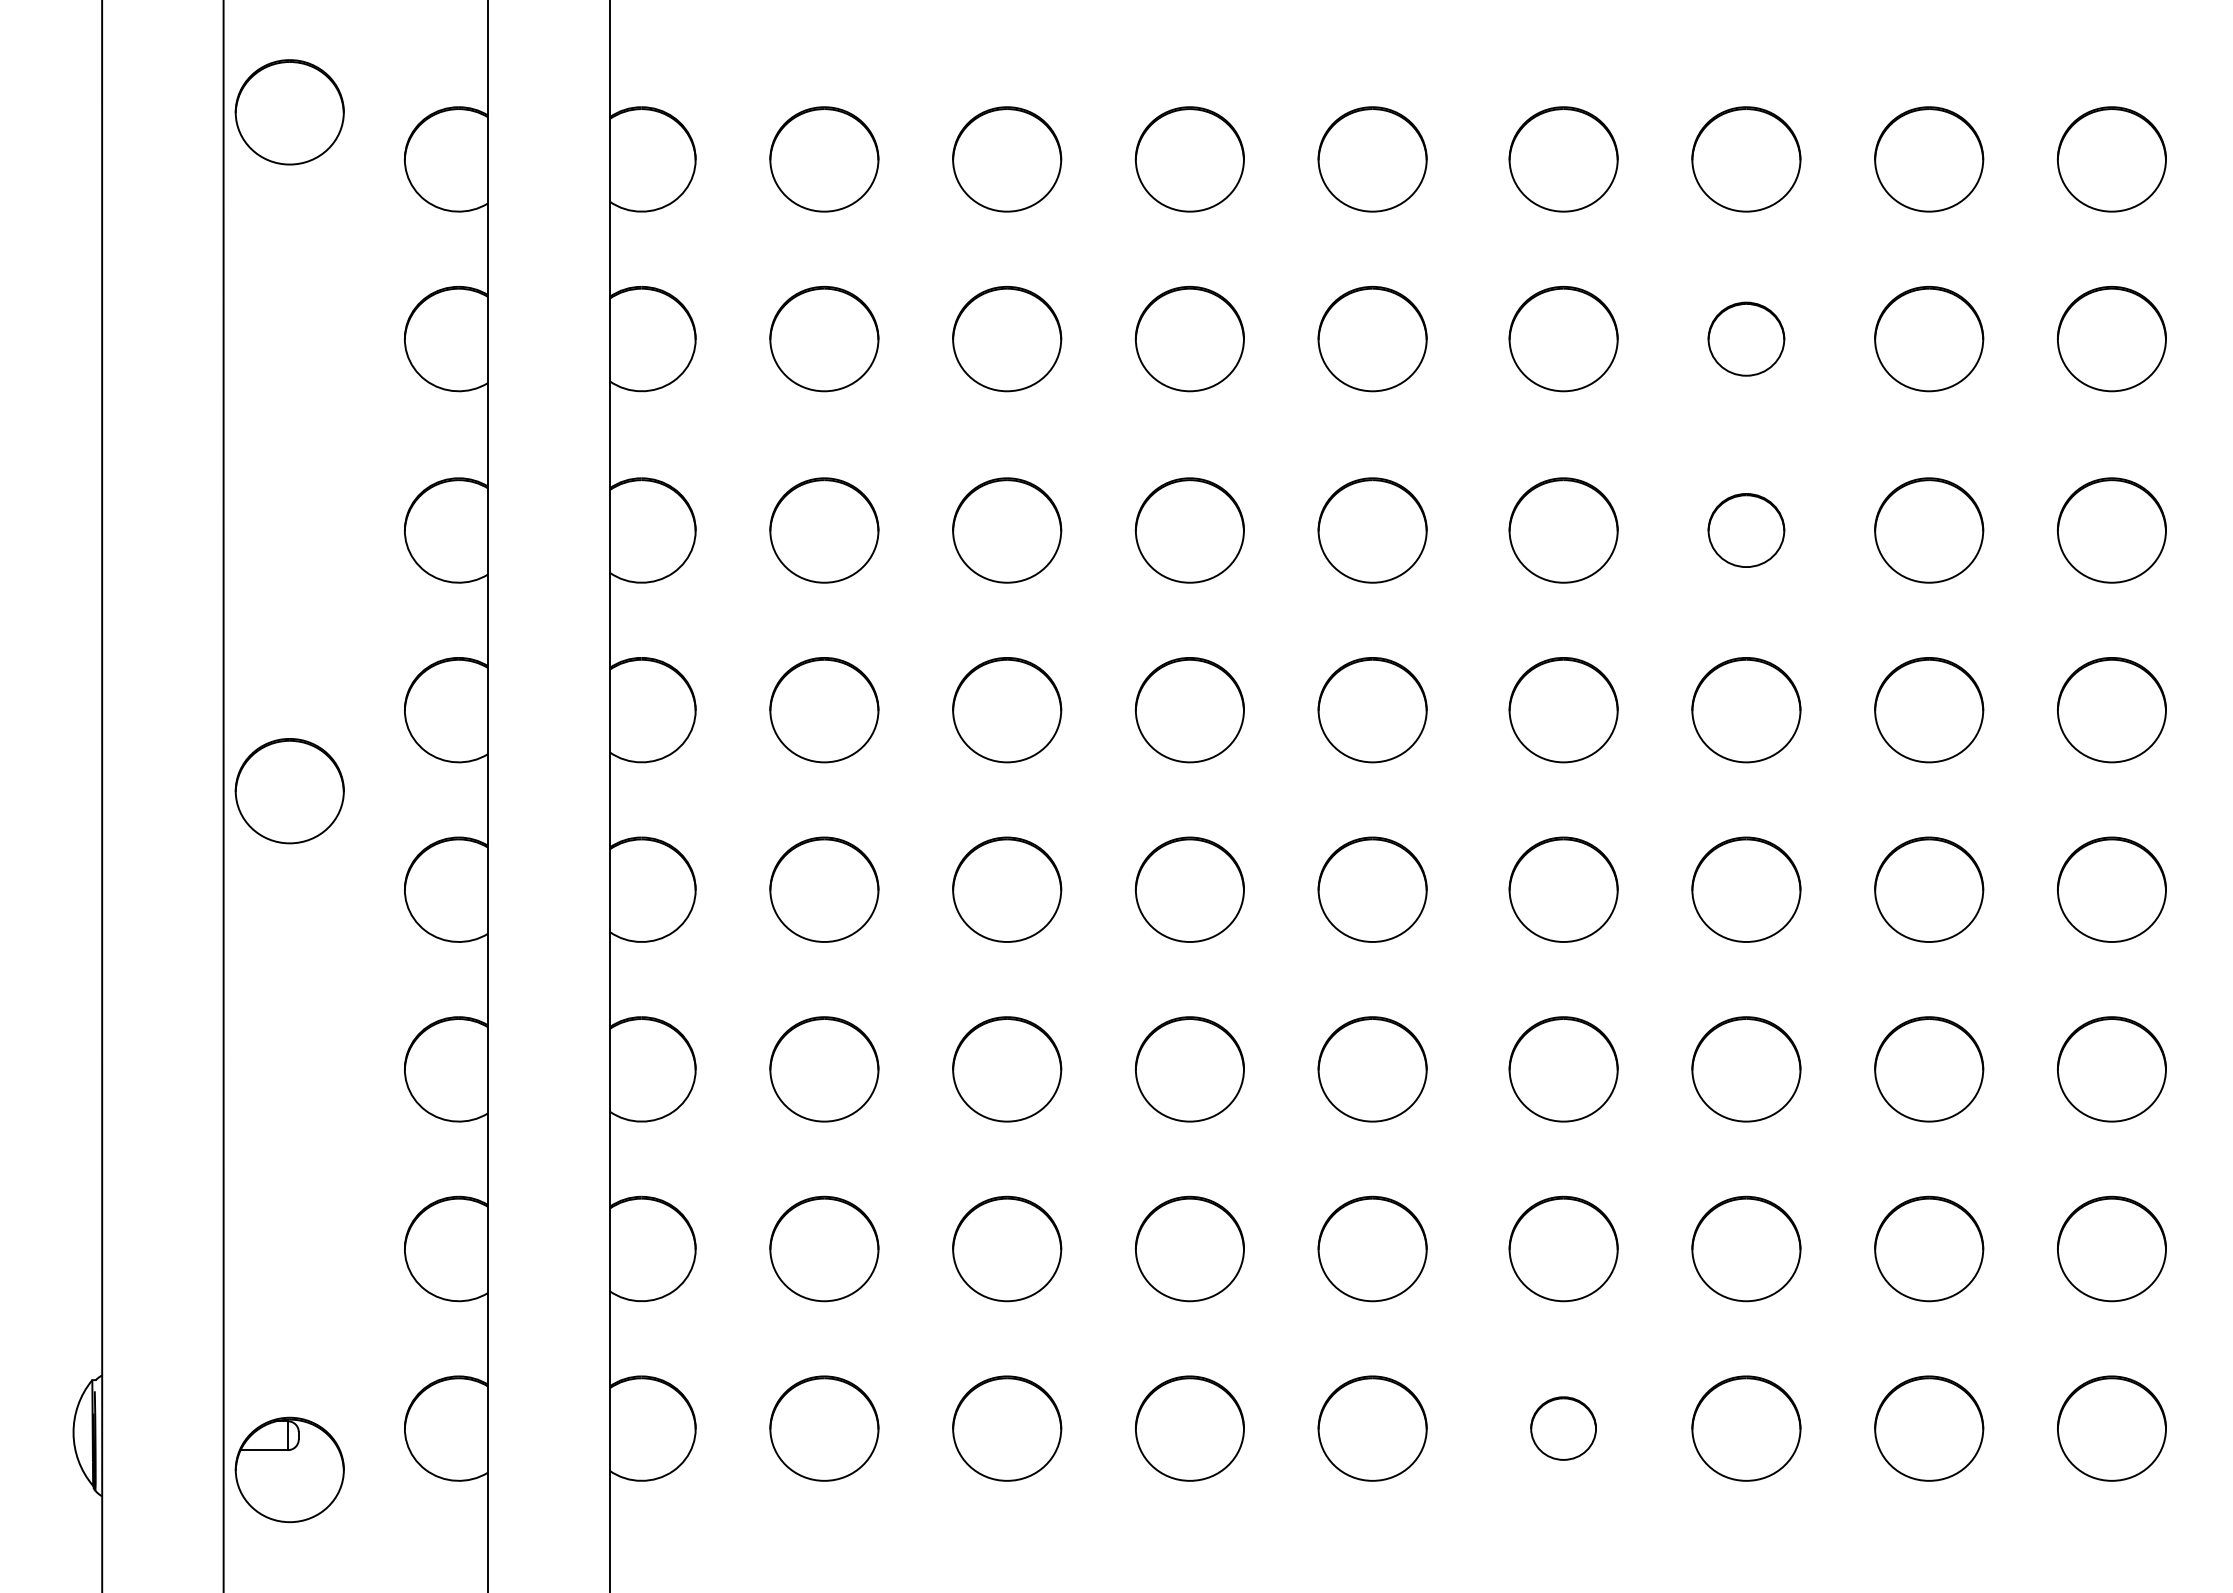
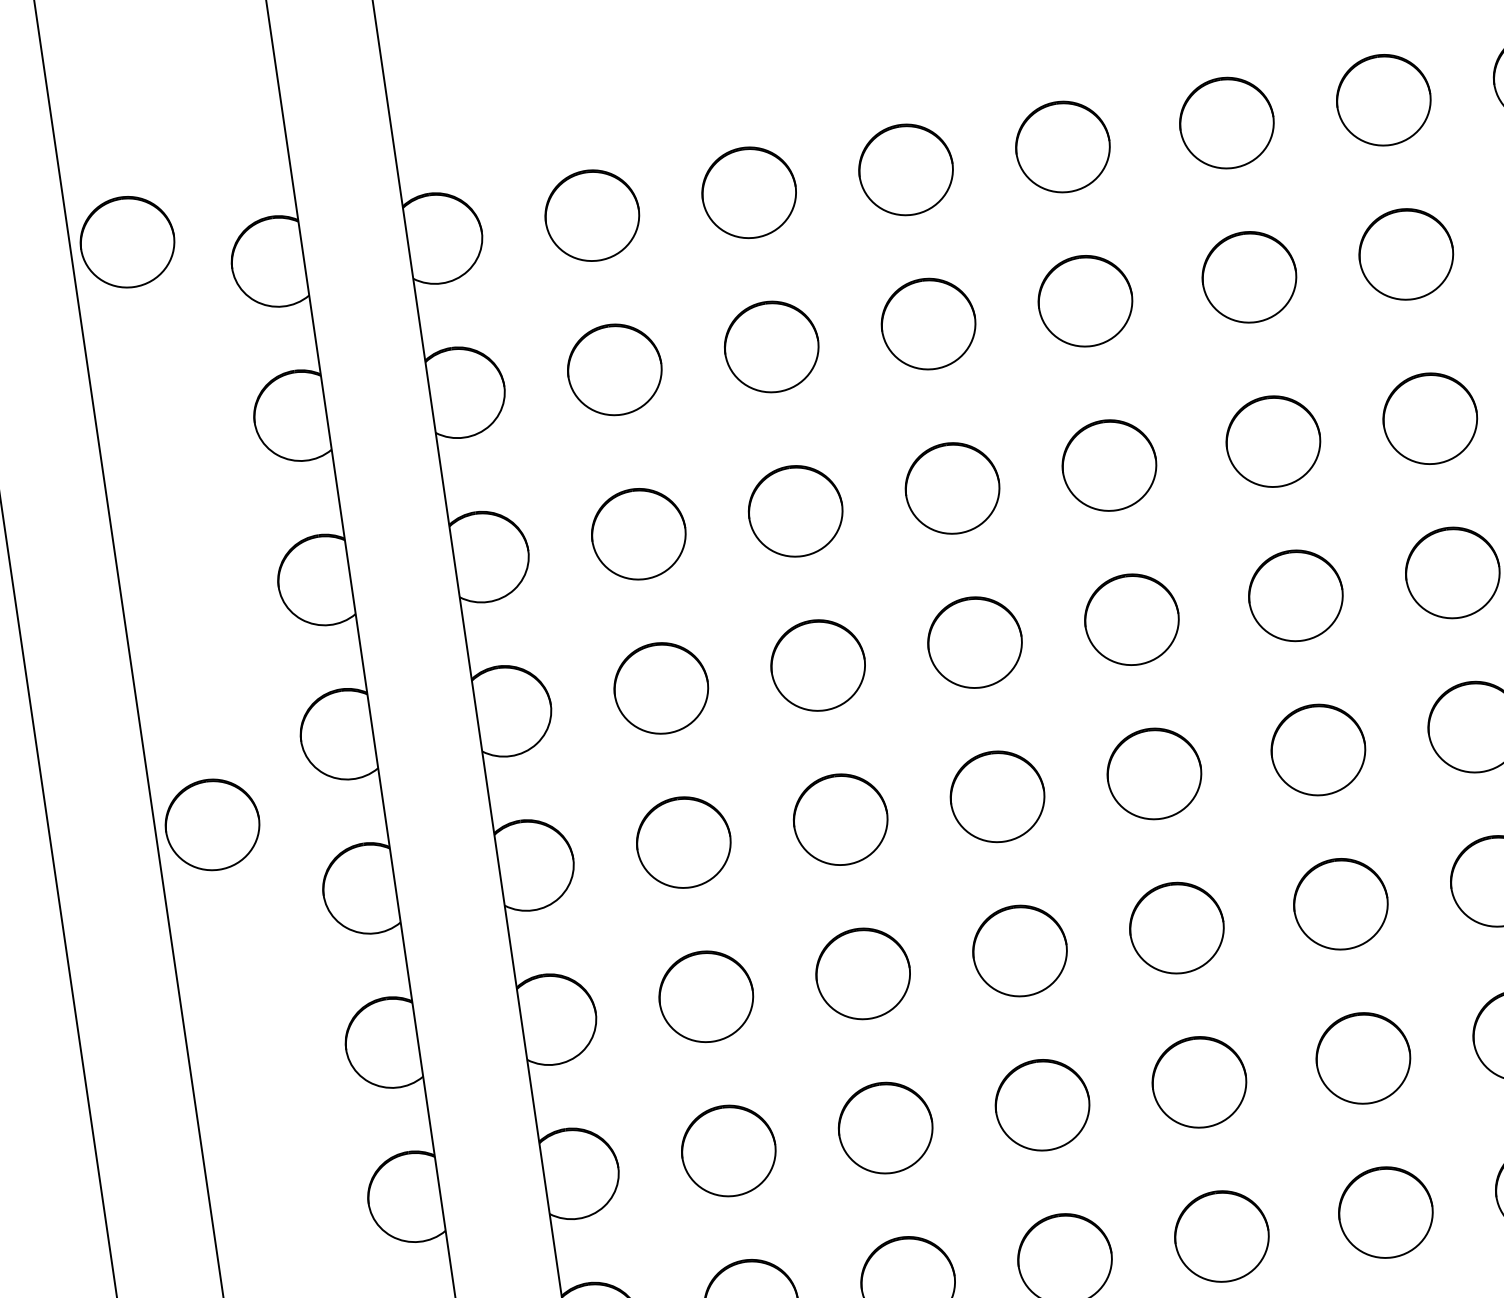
part: (1746, 339) -> (1406, 254), size x1.43
part: (1746, 530) -> (1430, 418), size x1.43
part: (1563, 1428) -> (1385, 1212), size x1.67

